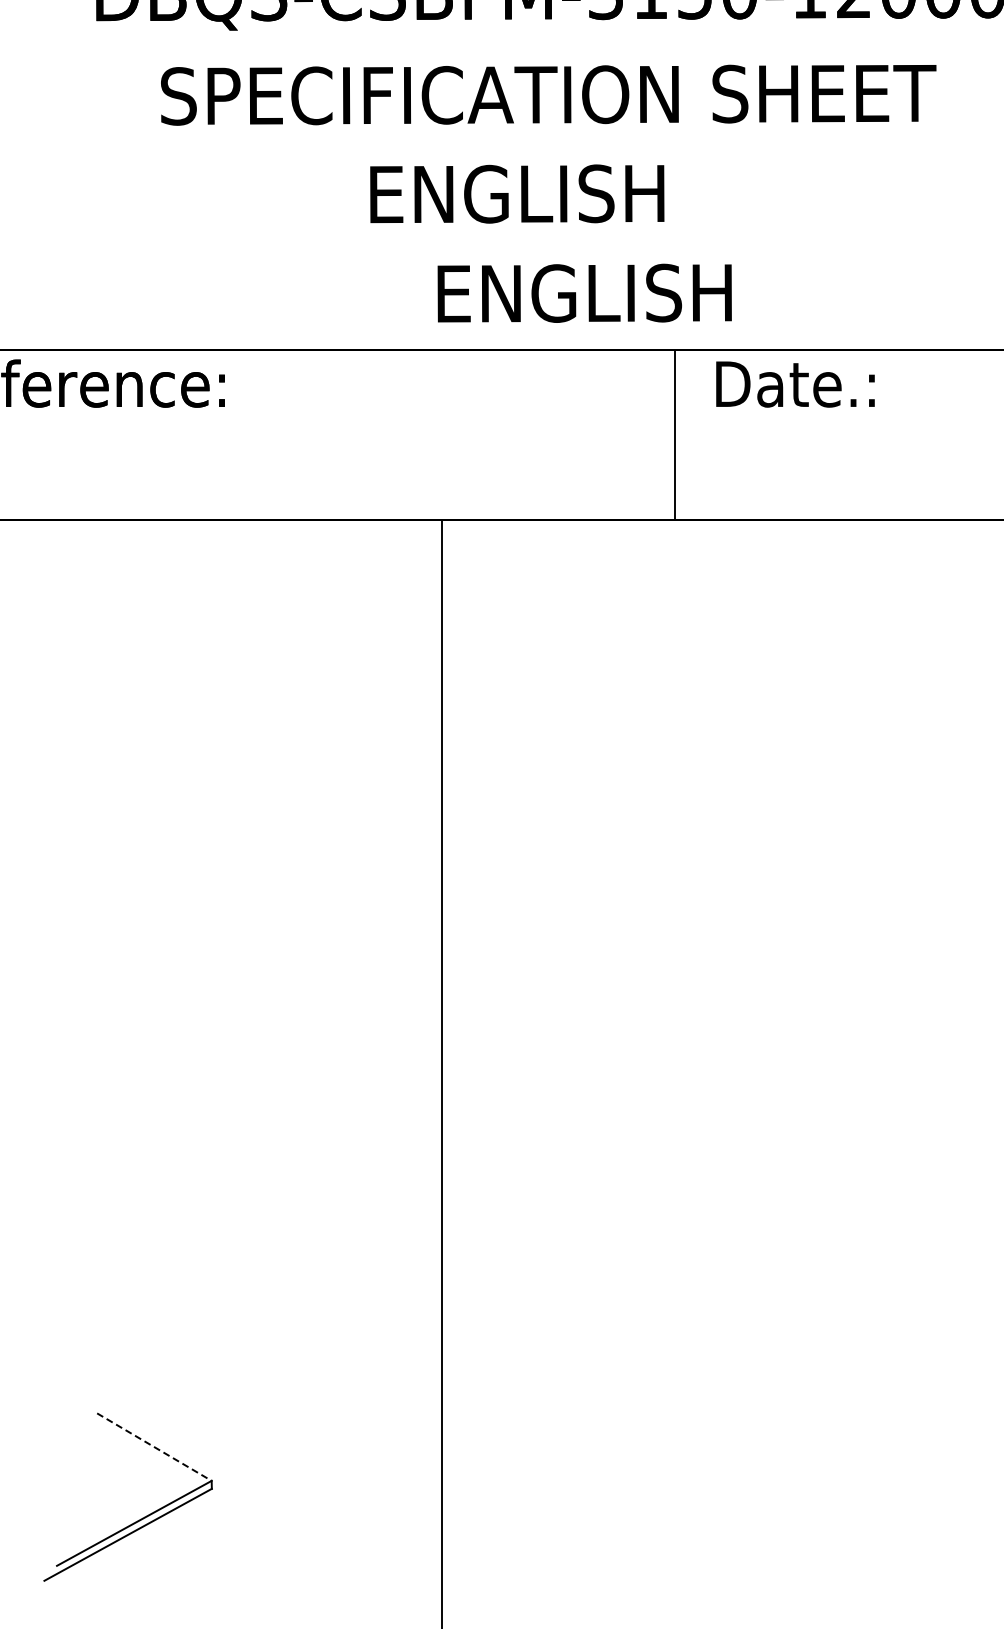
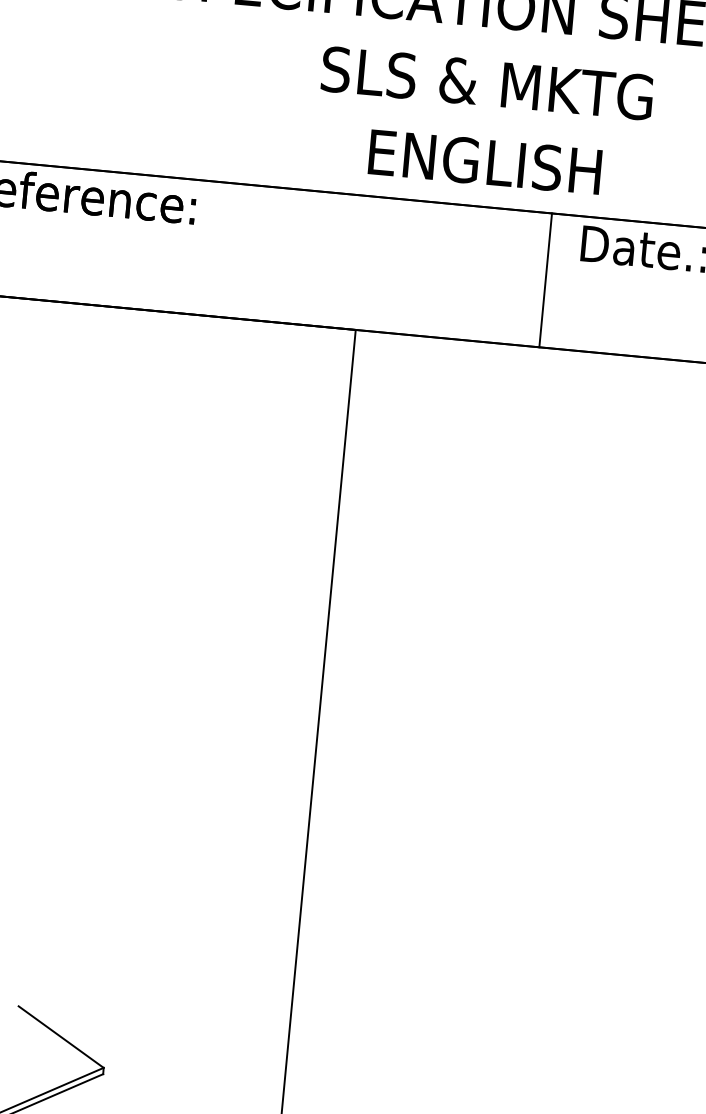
text: (578, 193) -> (487, 83), ENGLISH -> SLS & MKTG
line: (154, 1447) -> (61, 1037), dashed -> solid

